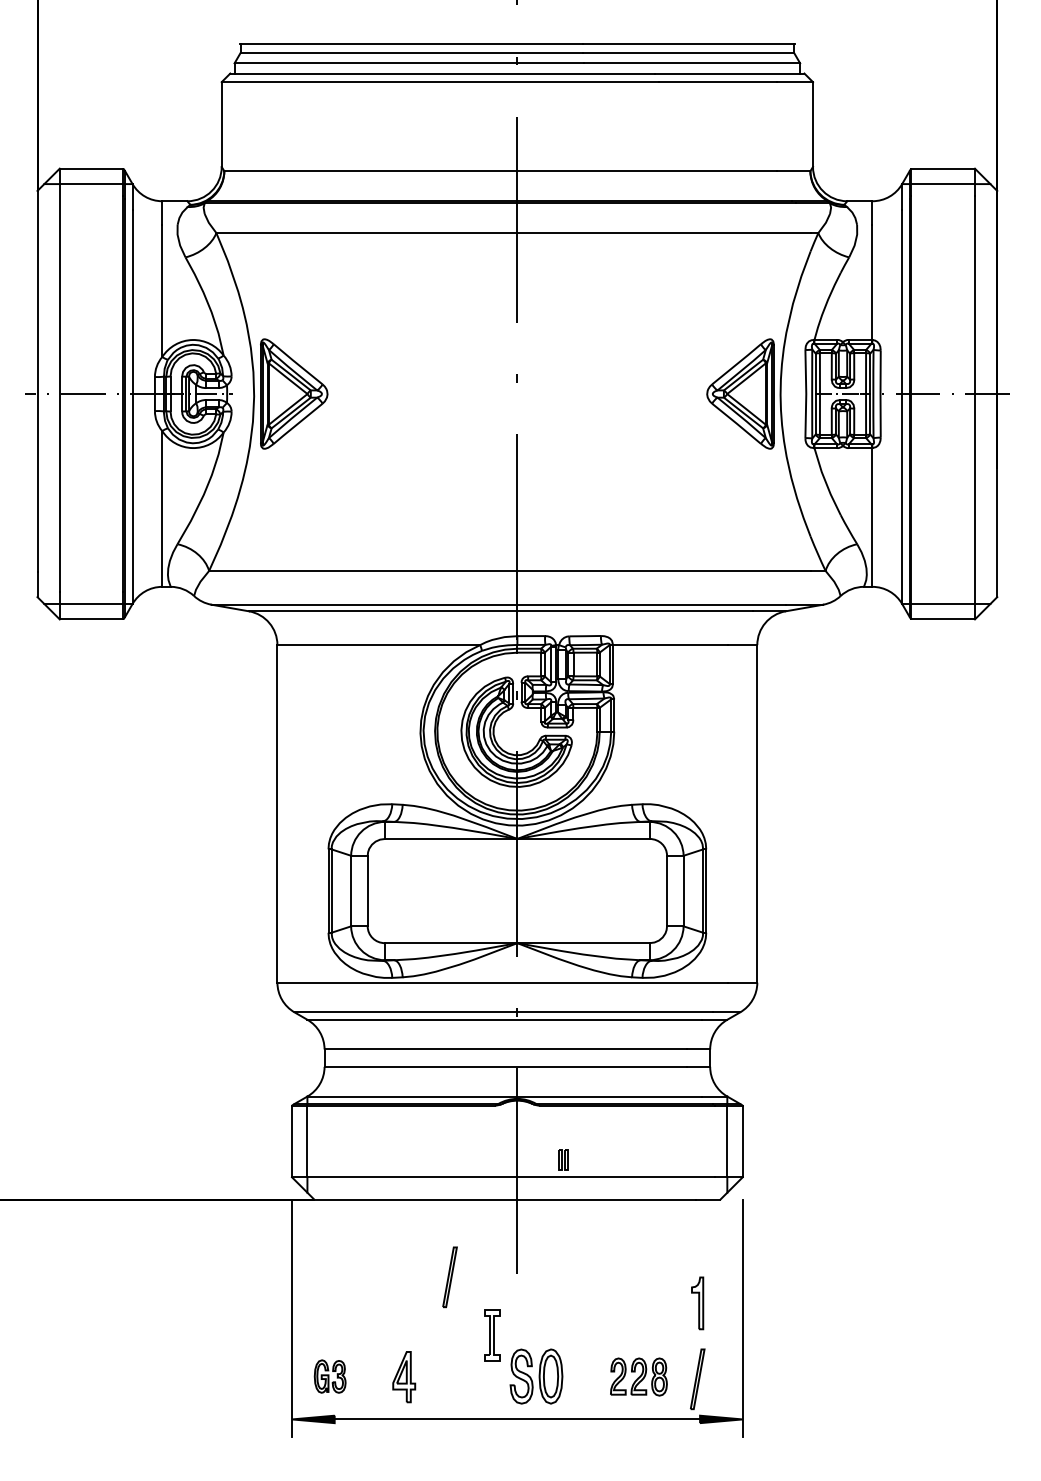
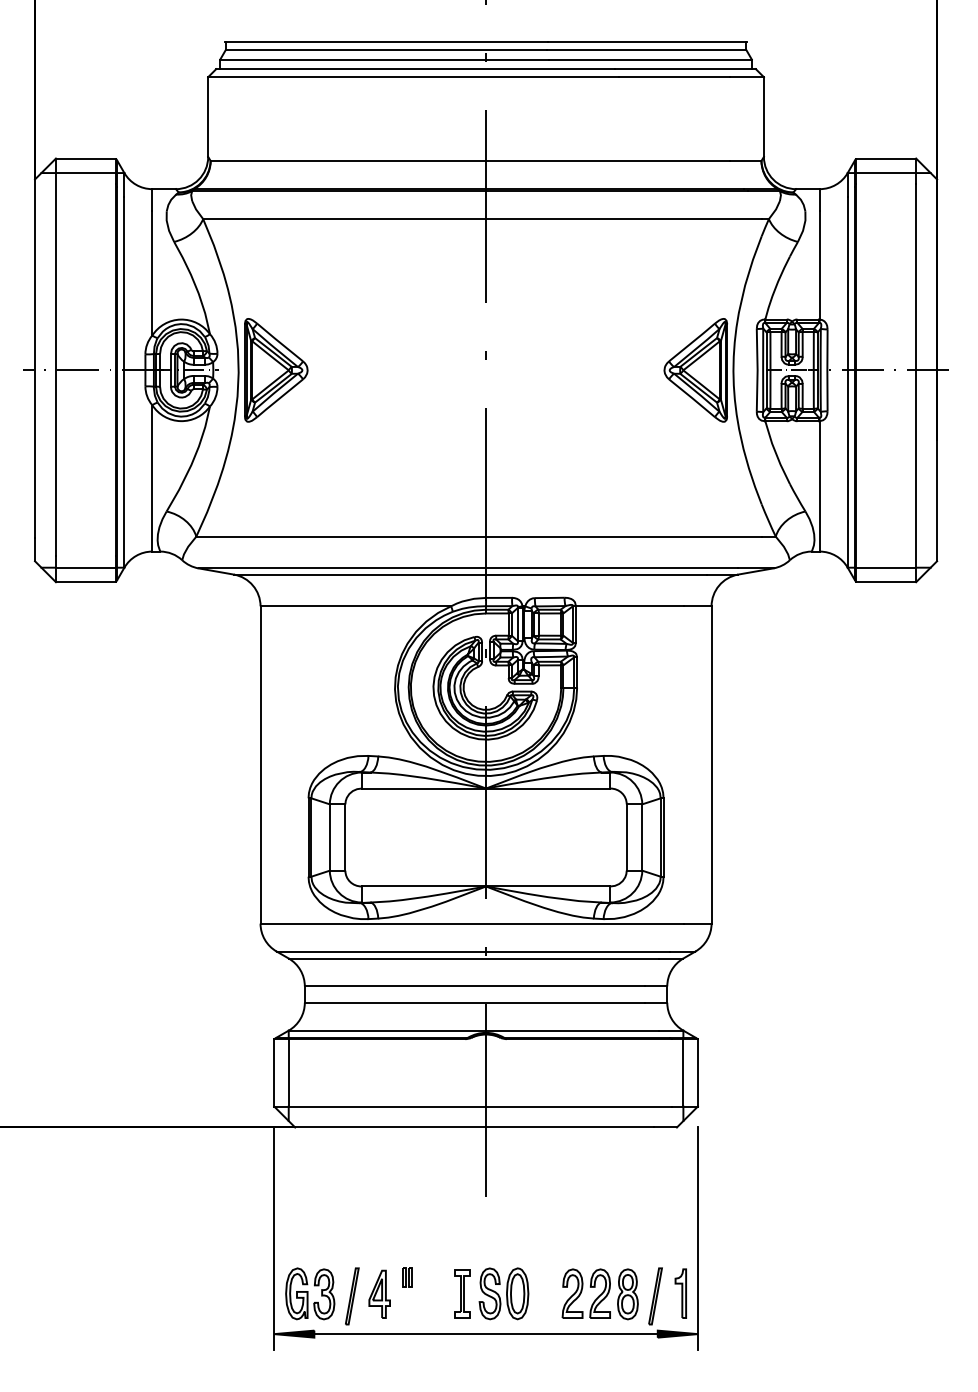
part: (563, 1159) -> (407, 1276), moved
part: (449, 1277) -> (351, 1296), moved
part: (697, 1303) -> (680, 1293), moved
part: (492, 1335) -> (462, 1293), moved
part: (329, 1376) -> (309, 1293), size x1.67
part: (638, 1376) -> (599, 1293), size x1.43

